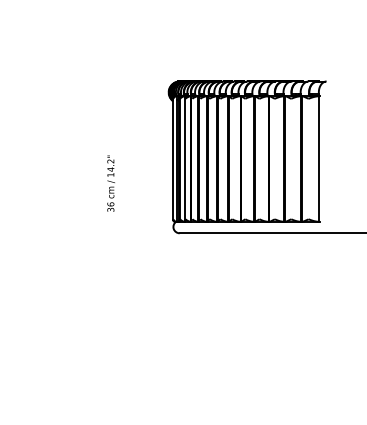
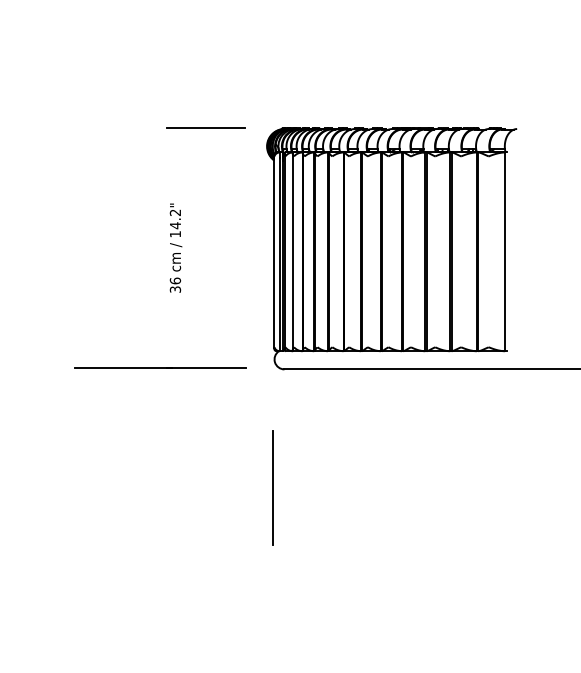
line: (129, 81) -> (204, 129), added
text: (110, 183) -> (174, 247), moved
line: (100, 231) -> (159, 366), added
line: (172, 307) -> (273, 486), added

